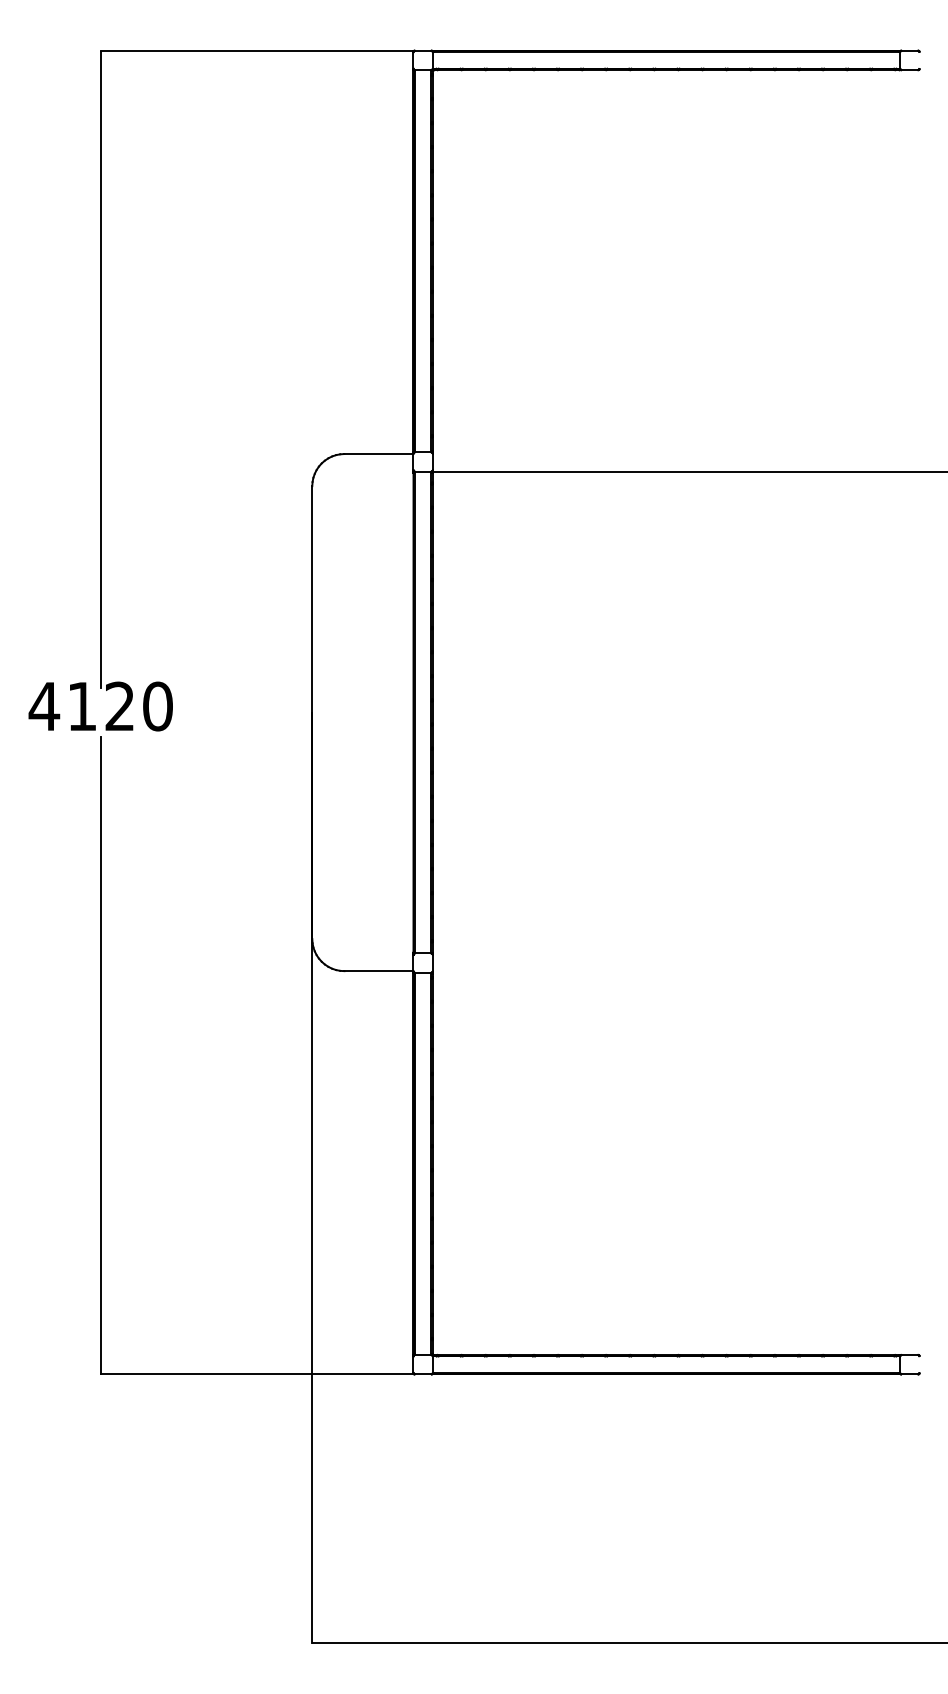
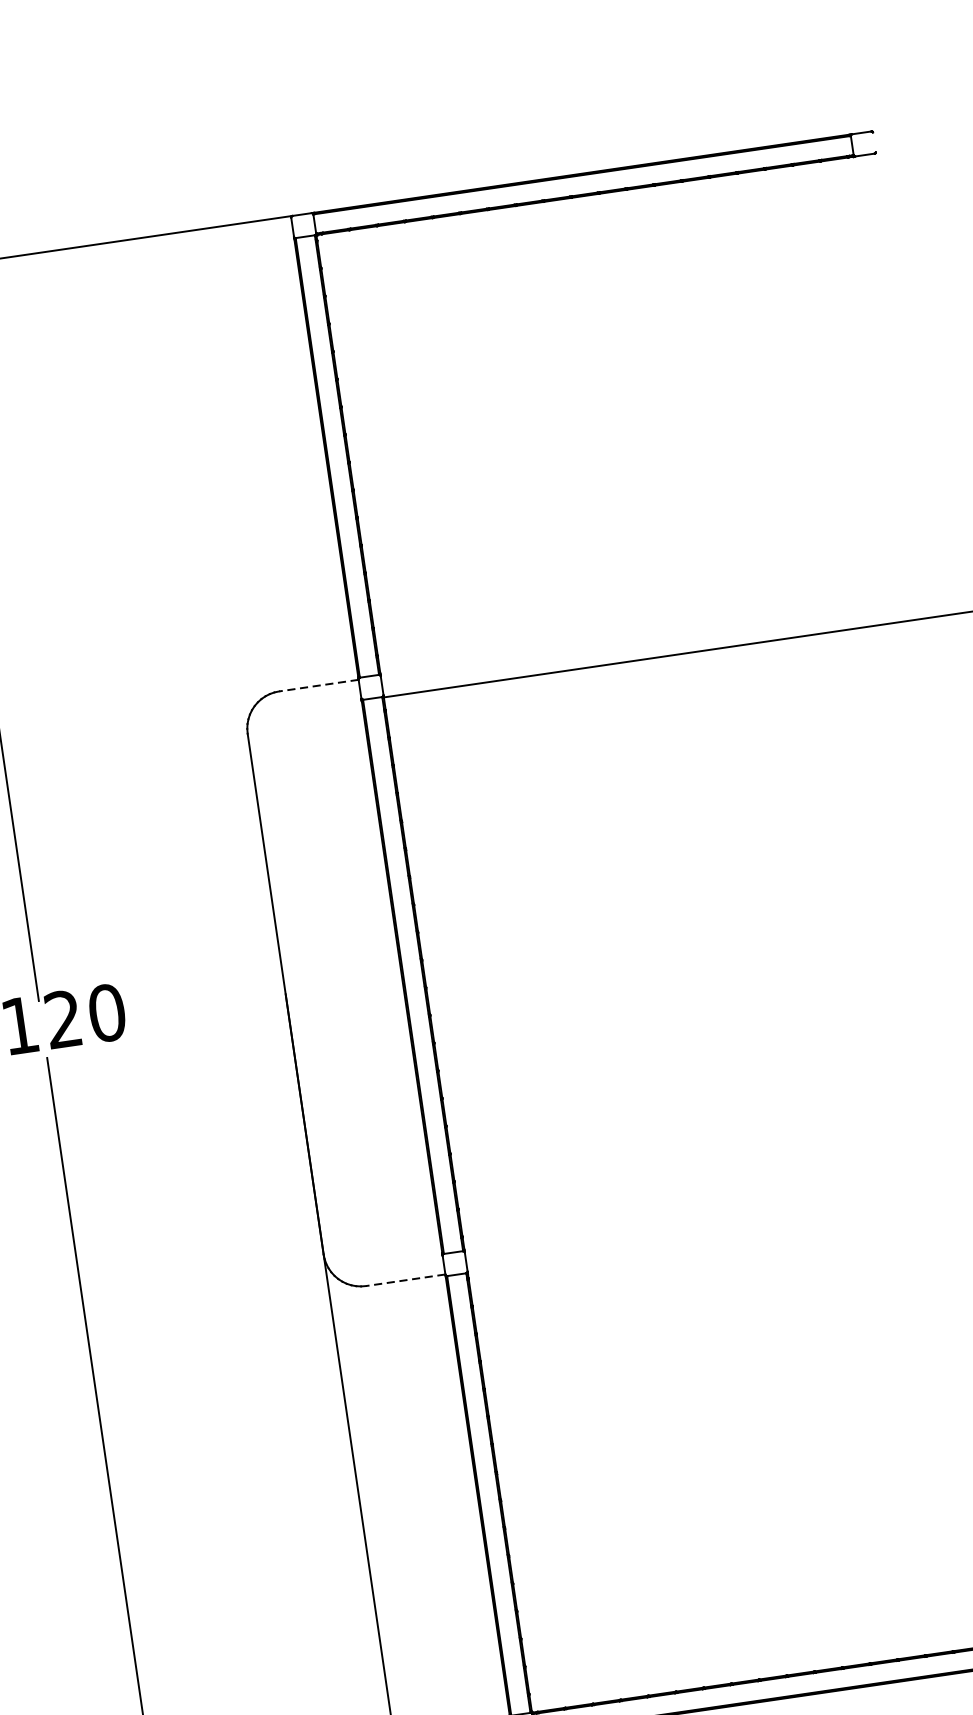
line: (378, 454) -> (318, 686), solid -> dashed
line: (378, 971) -> (405, 1280), solid -> dashed

